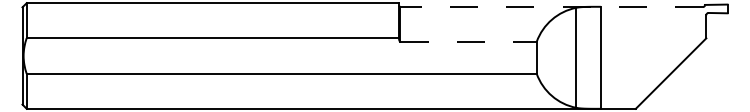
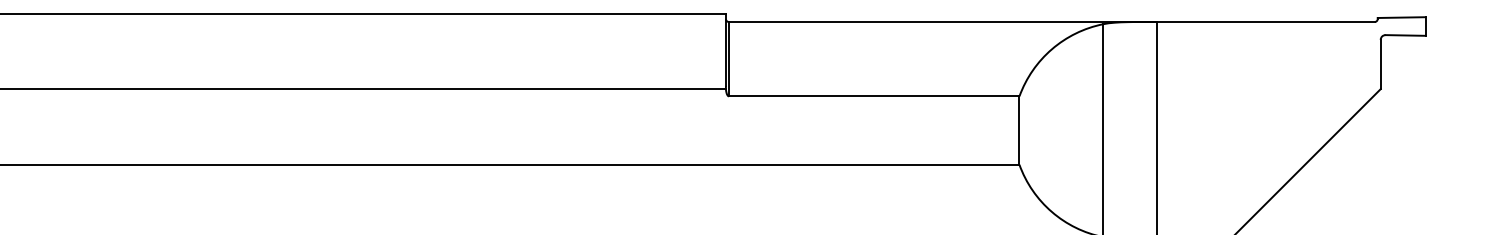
line: (551, 6) -> (1050, 21), dashed -> solid
line: (469, 41) -> (876, 95), dashed -> solid

